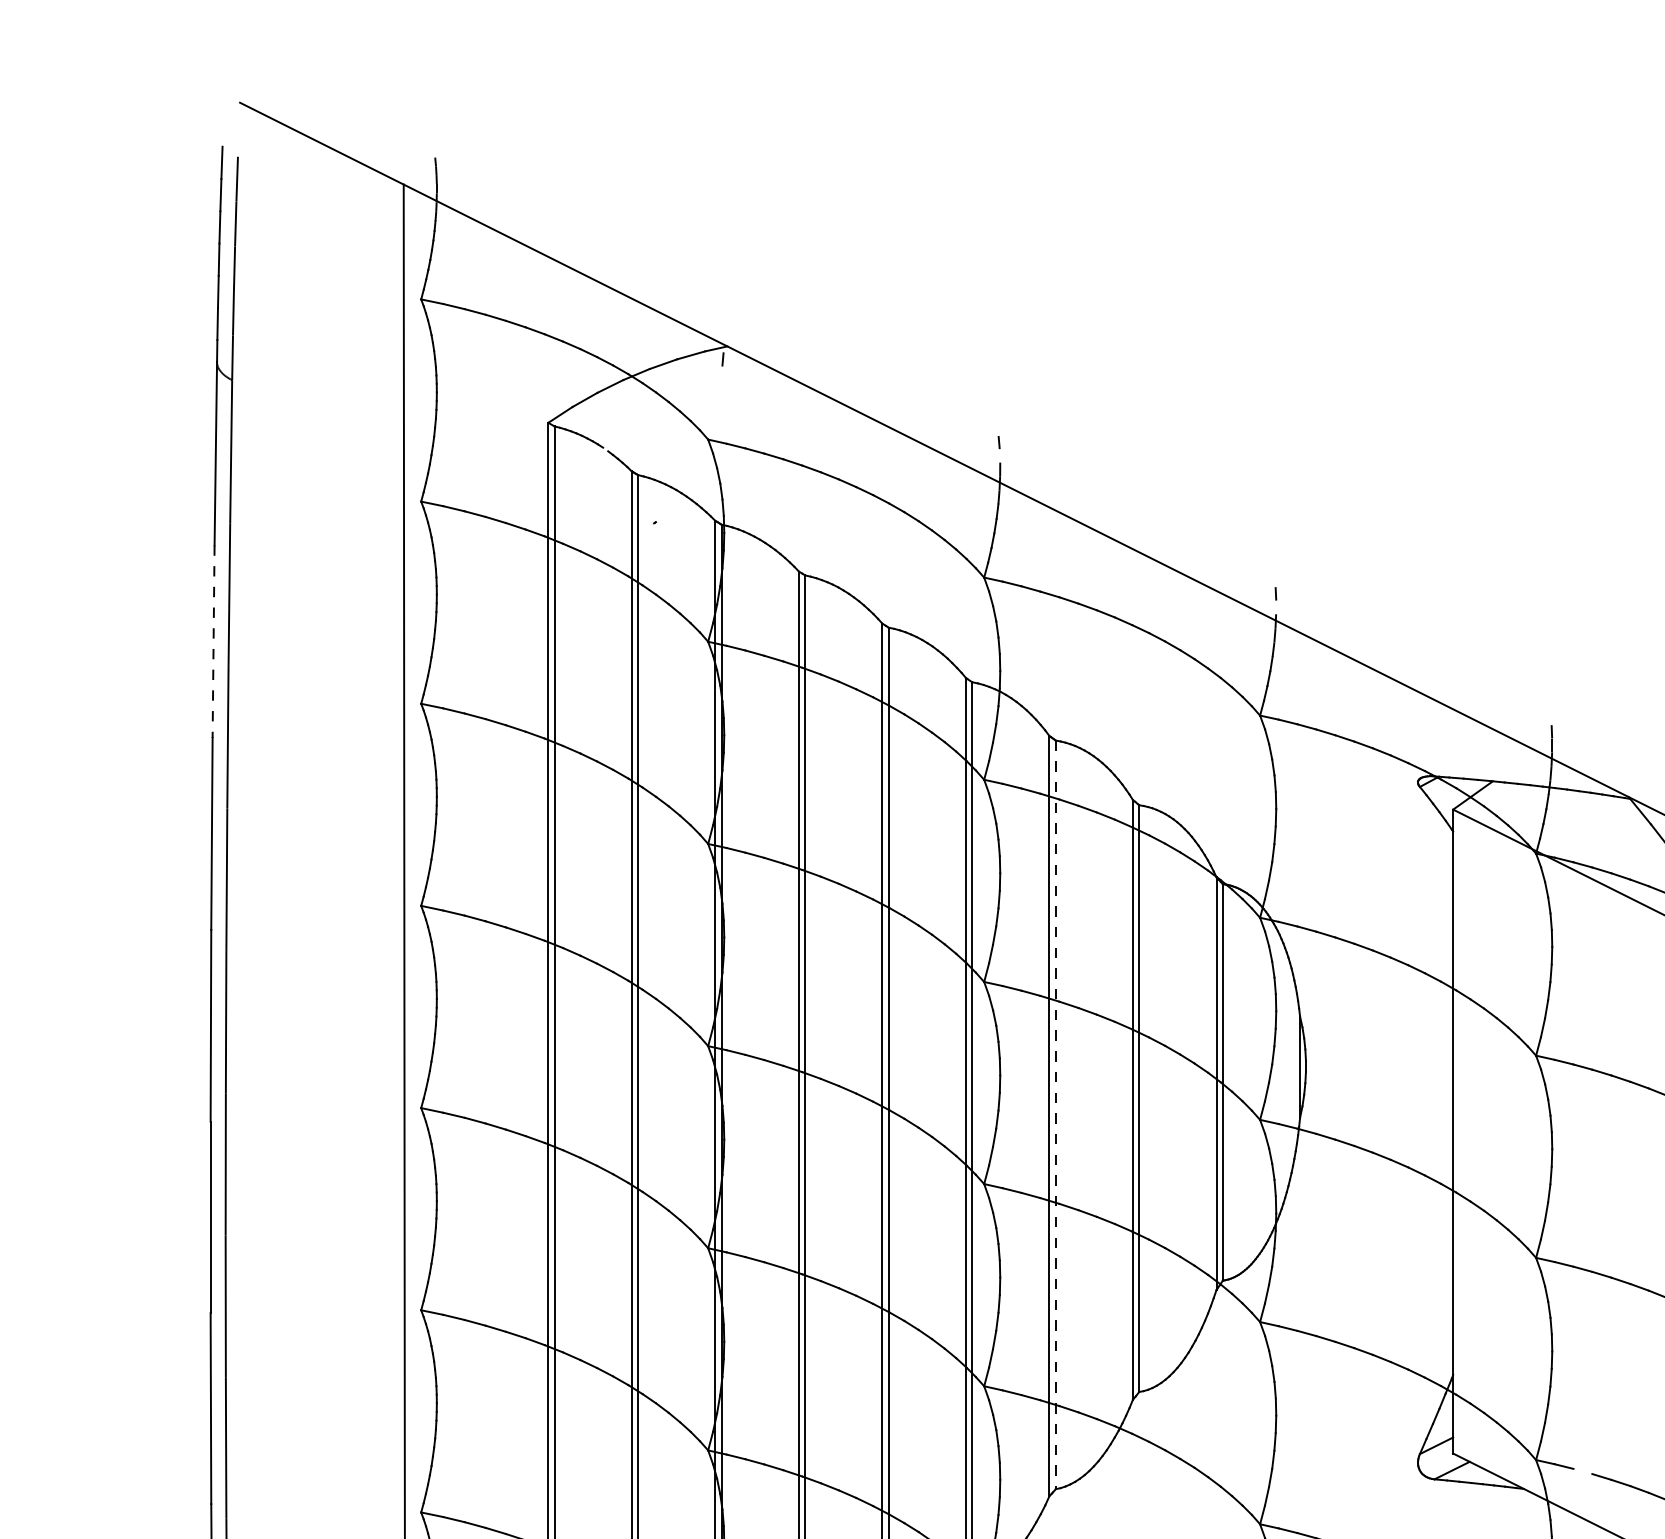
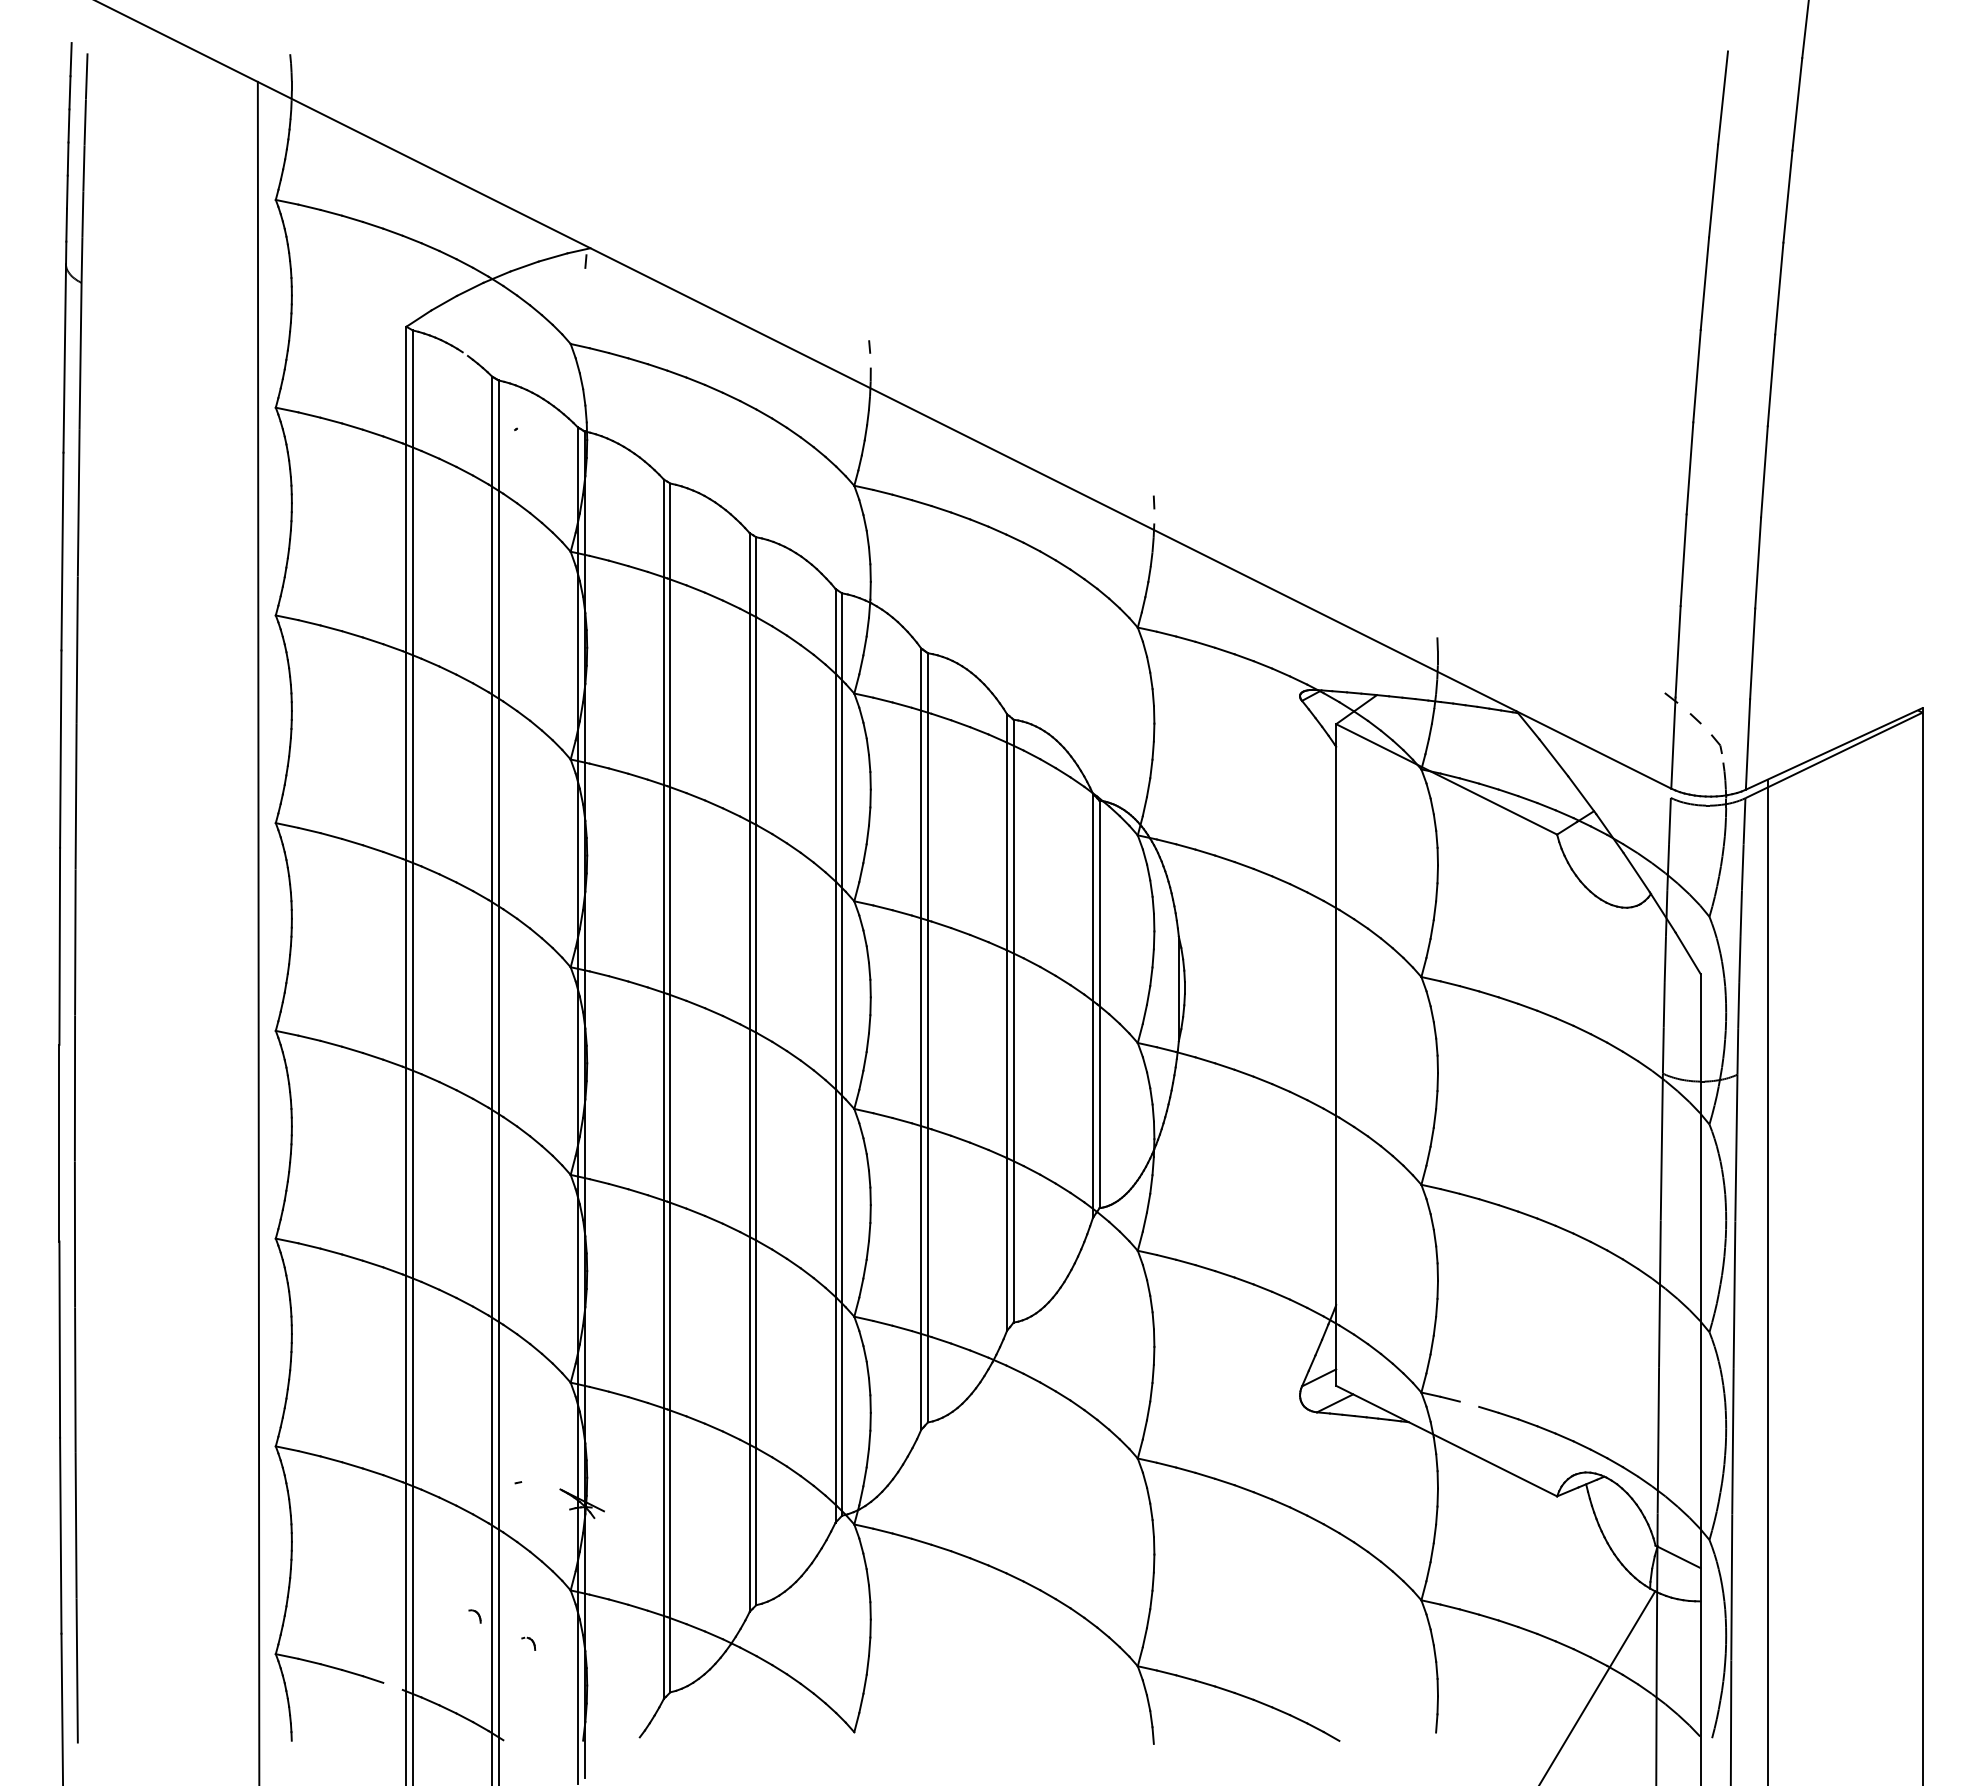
line: (213, 641) -> (62, 551), dashed -> solid
line: (1055, 1114) -> (927, 1037), dashed -> solid

